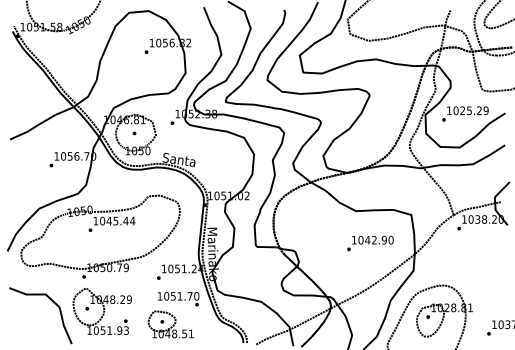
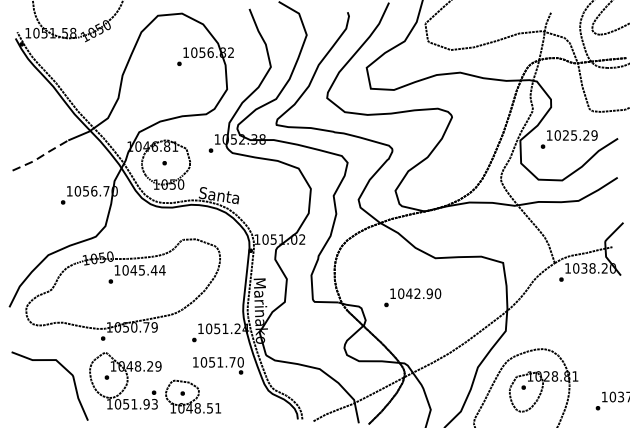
line: (34, 127) -> (42, 155), solid -> dashed
text: (370, 243) -> (412, 297), moved
part: (170, 324) -> (192, 396), moved

